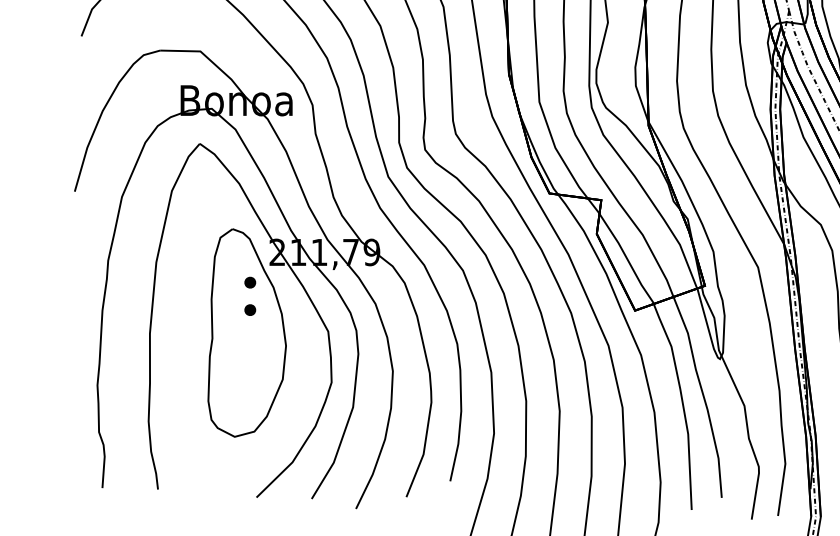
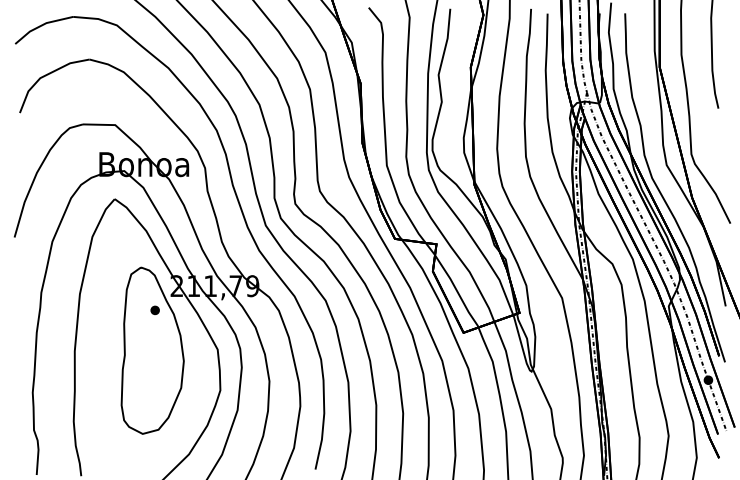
part: (249, 310) -> (154, 332), removed

